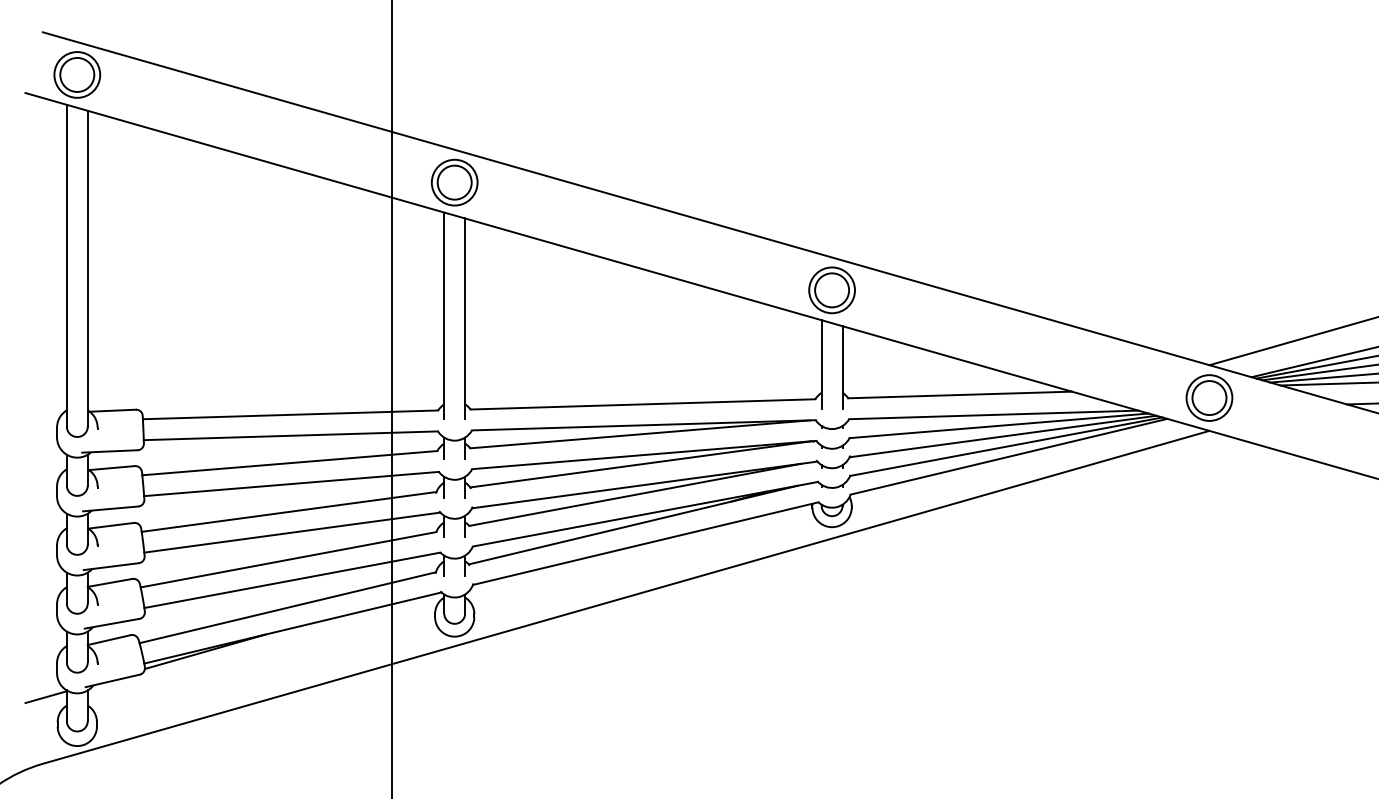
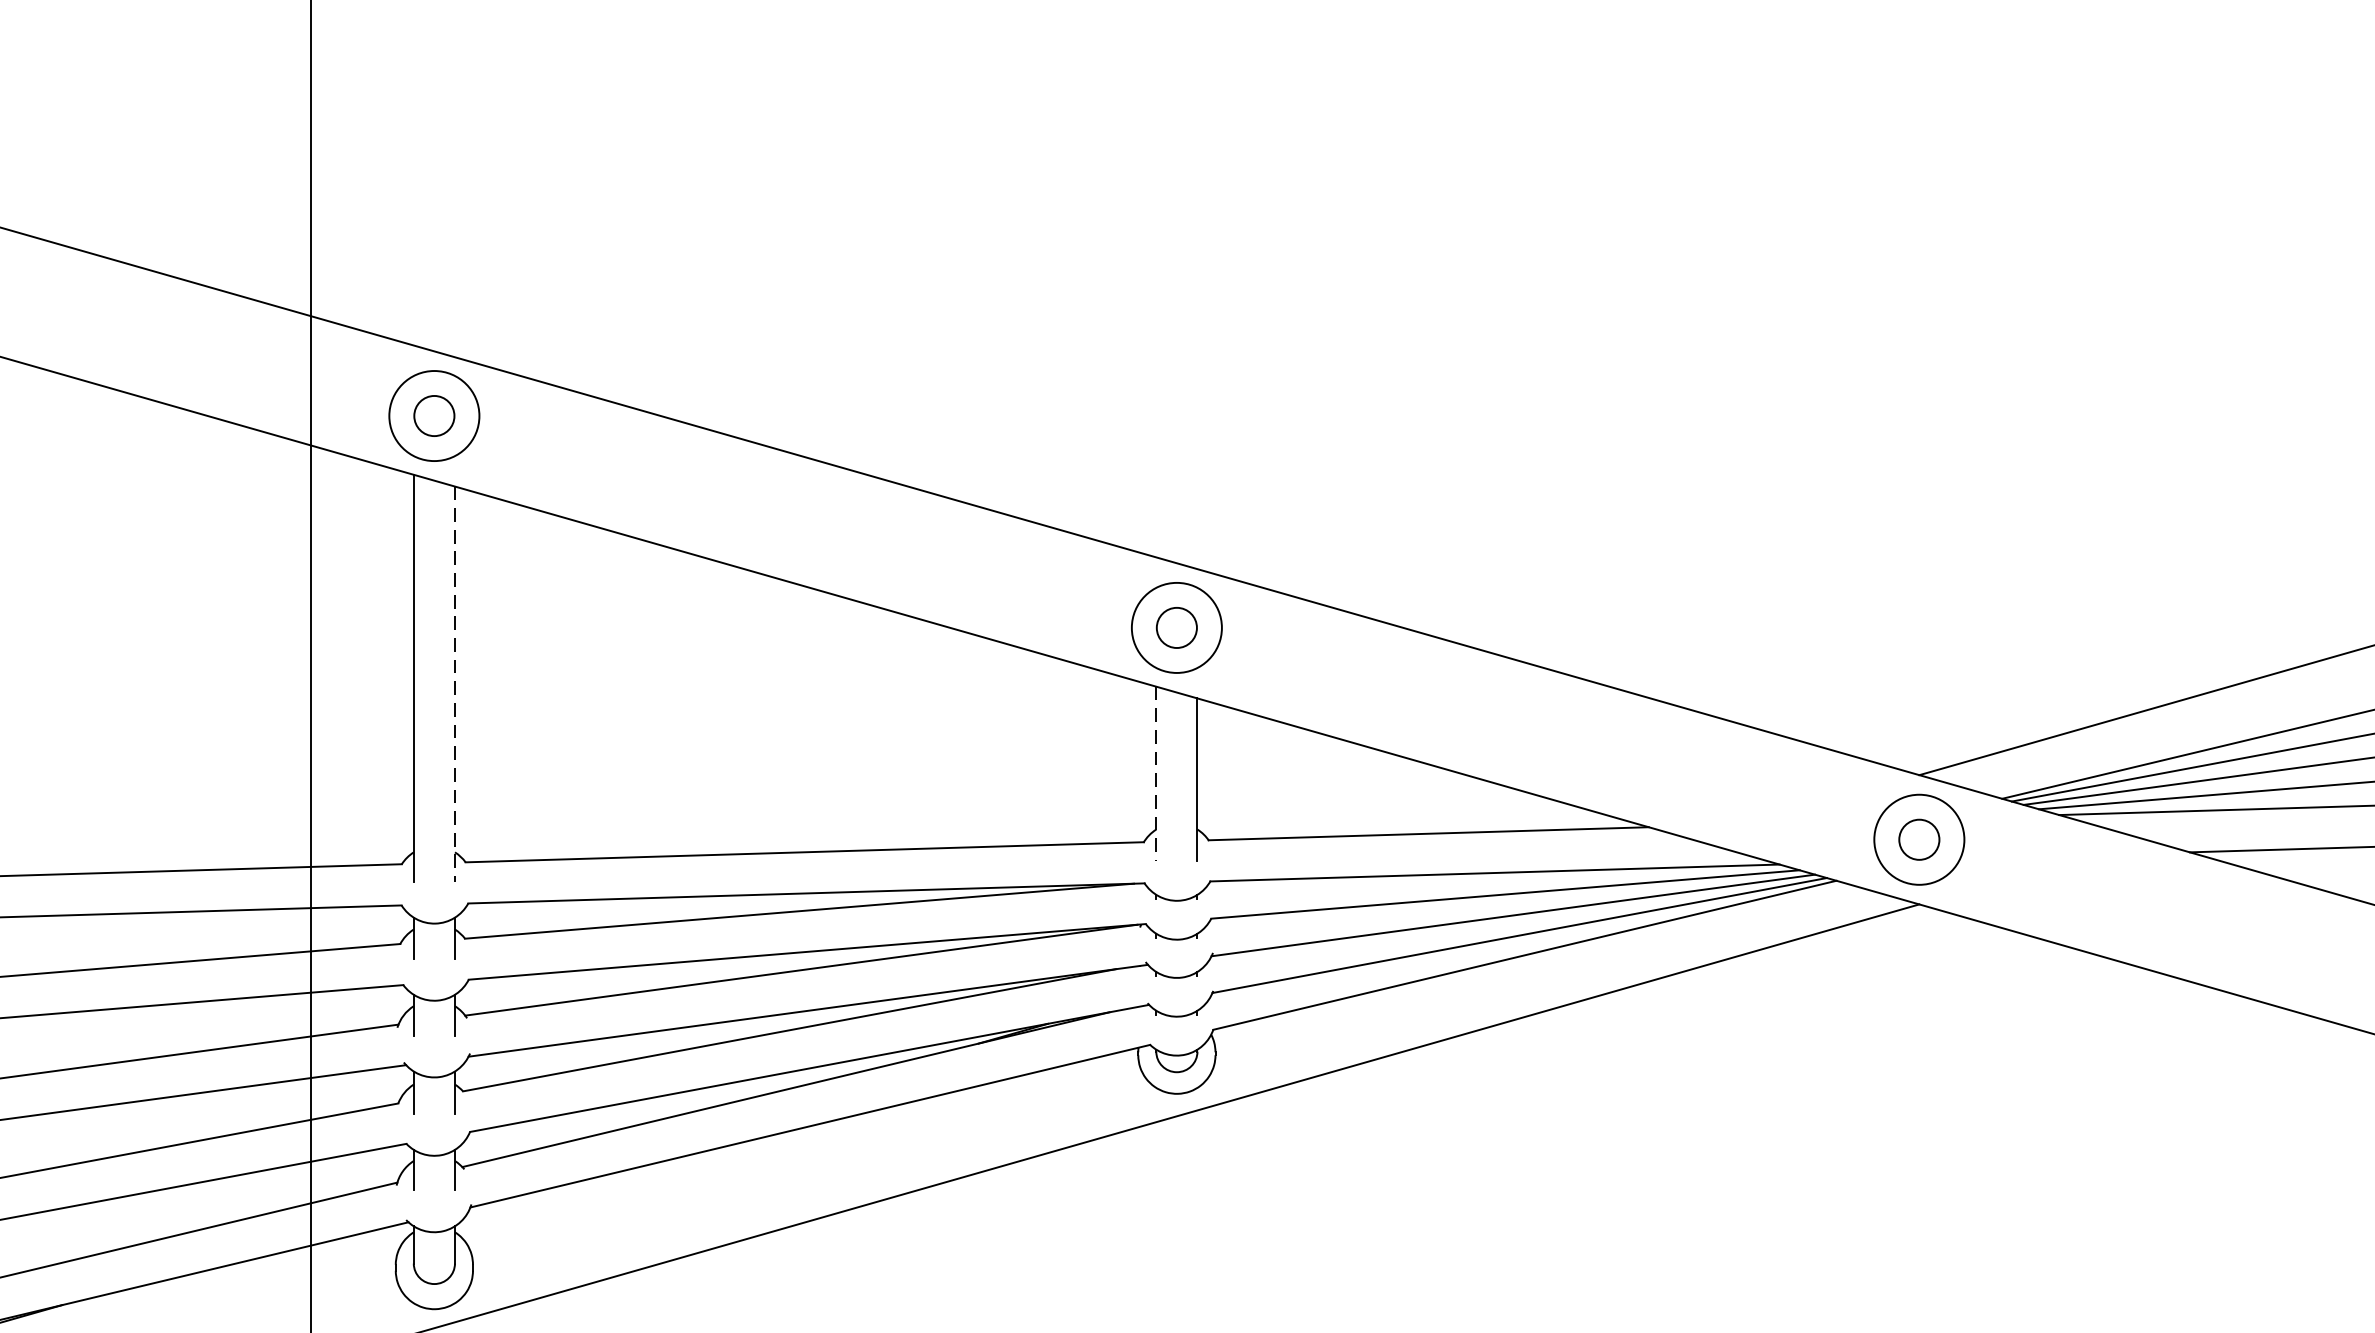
circle: (454, 182) -> (433, 415), size x0.6
circle: (832, 290) -> (1177, 628), size x0.6
line: (465, 319) -> (455, 685), solid -> dashed
line: (821, 364) -> (1156, 773), solid -> dashed
circle: (1209, 398) -> (1919, 840), size x0.6

